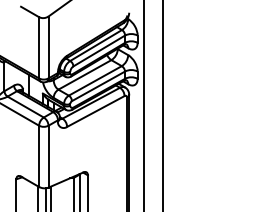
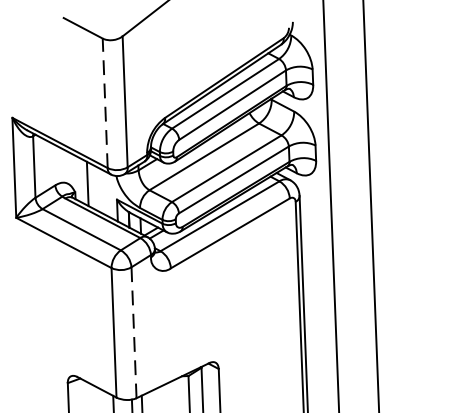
line: (39, 47) -> (106, 102), solid -> dashed
line: (48, 156) -> (133, 332), solid -> dashed

